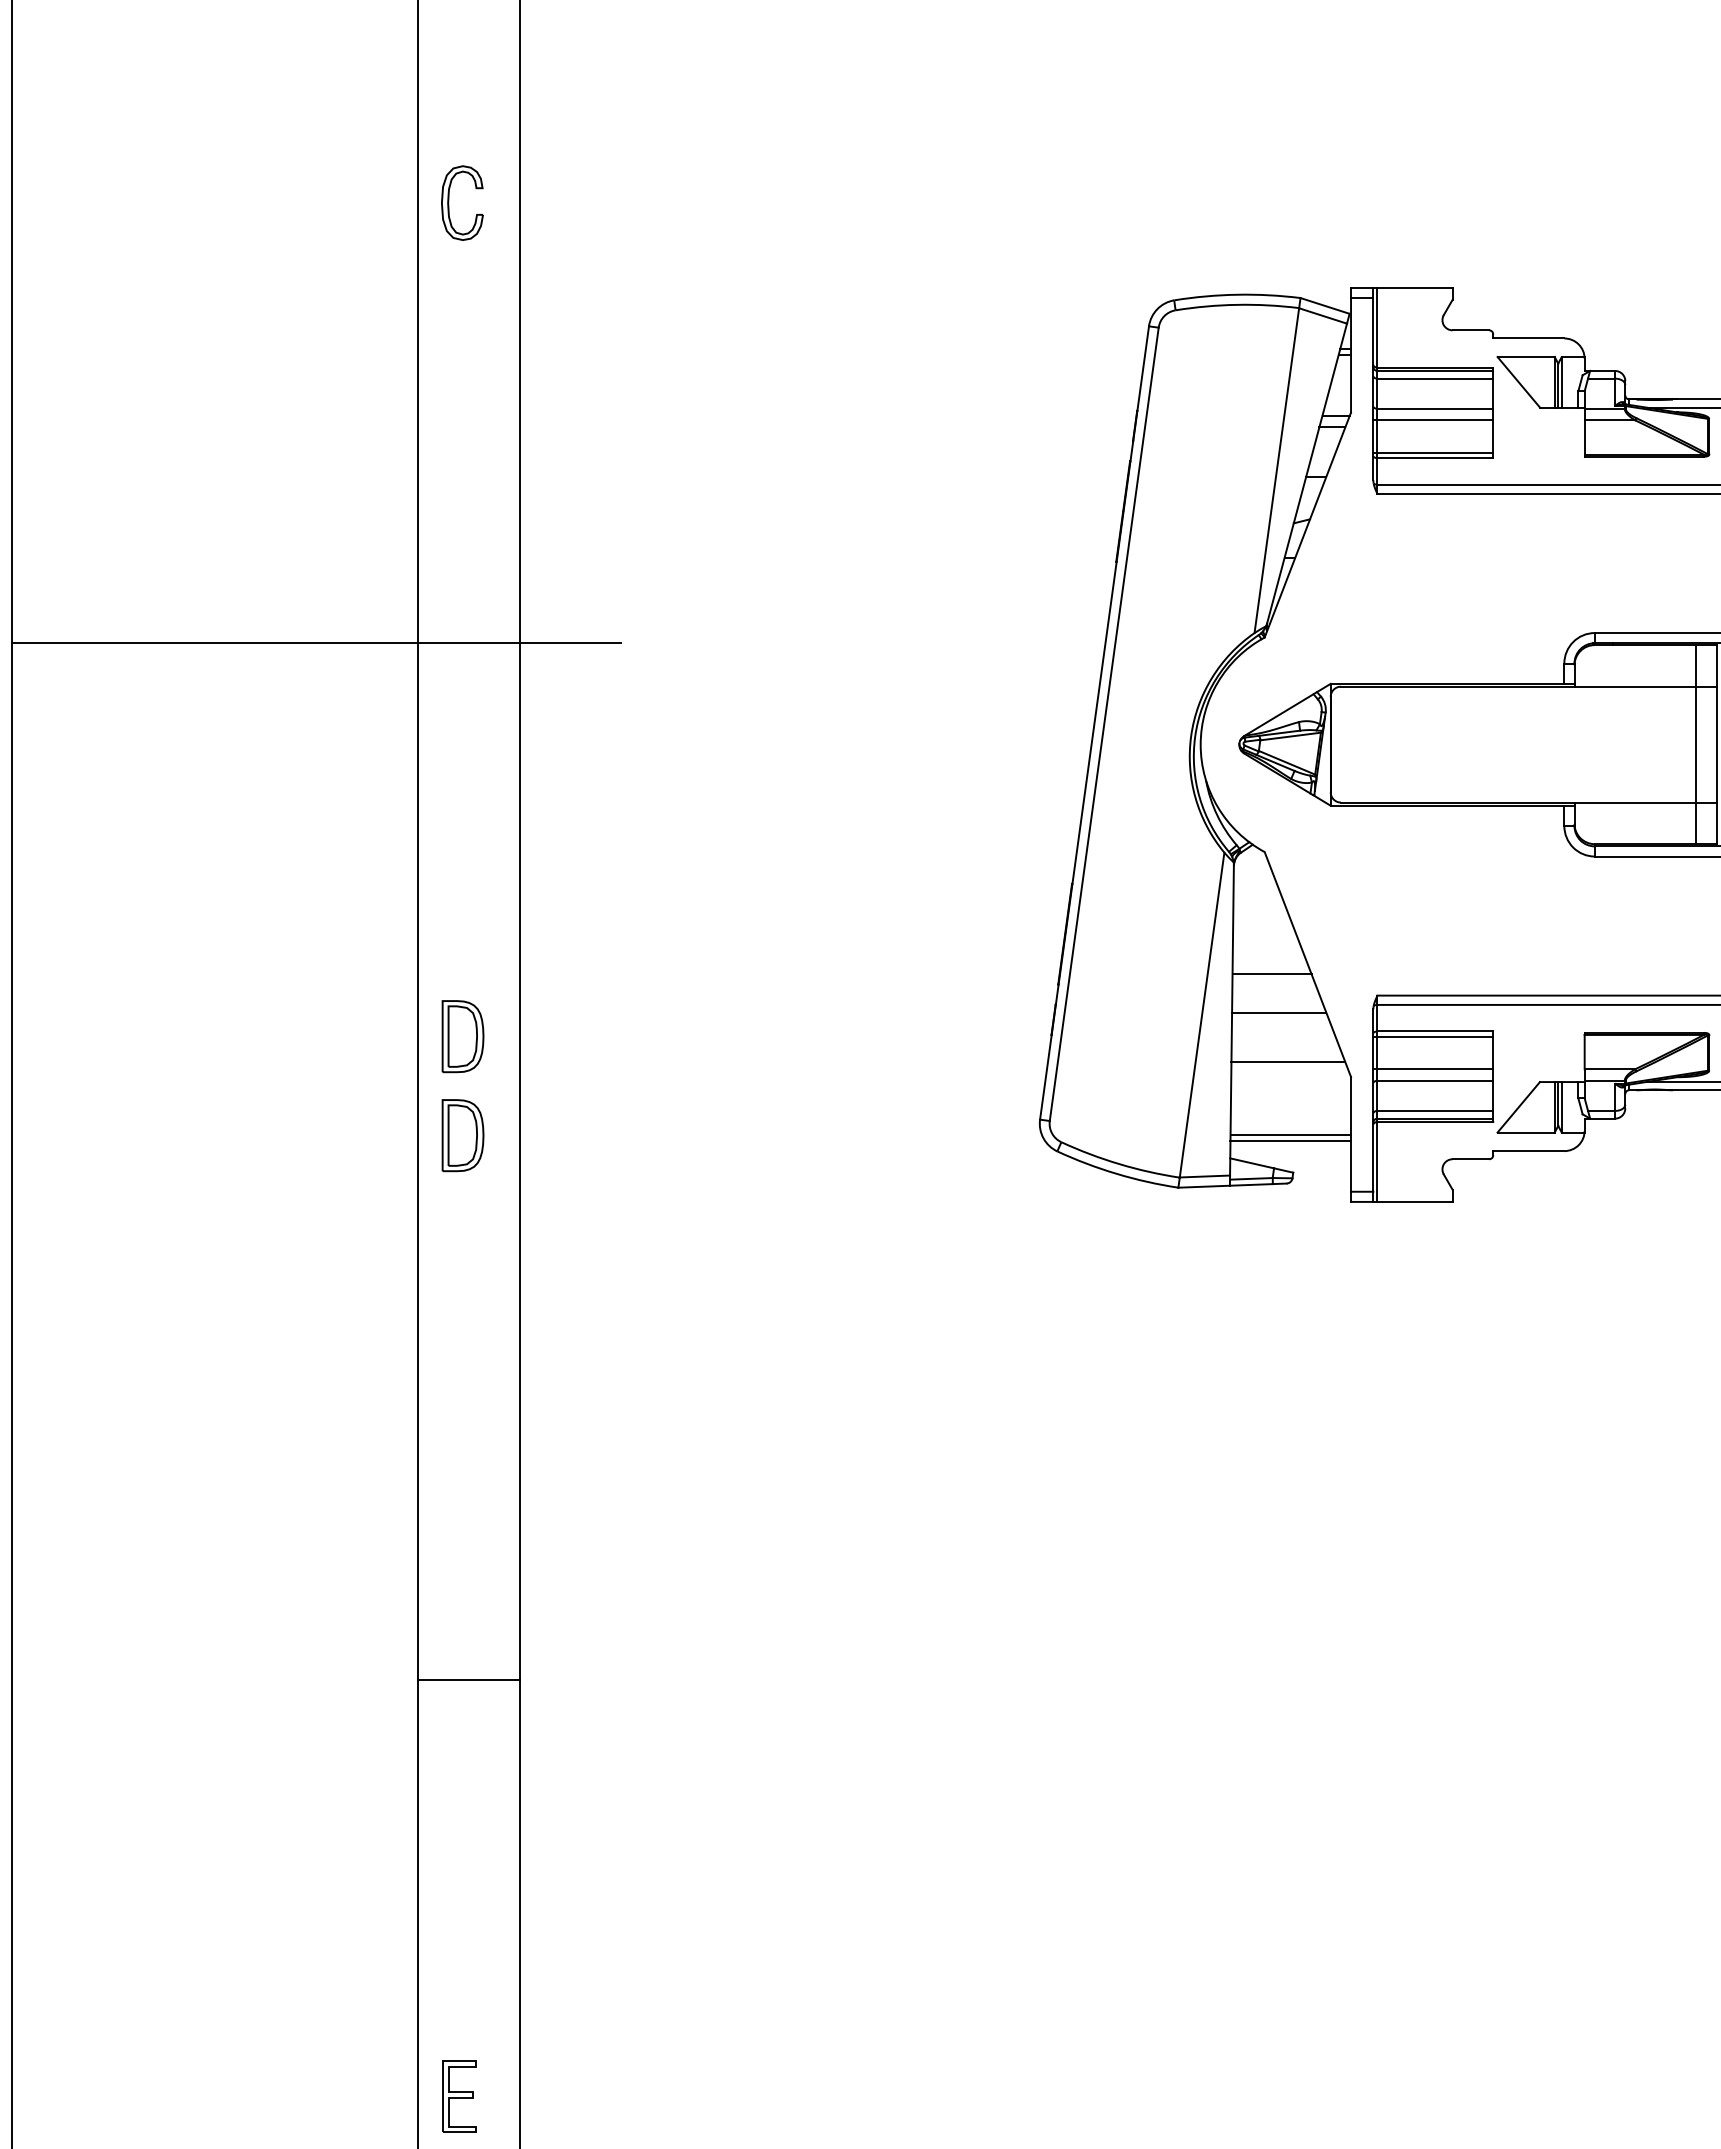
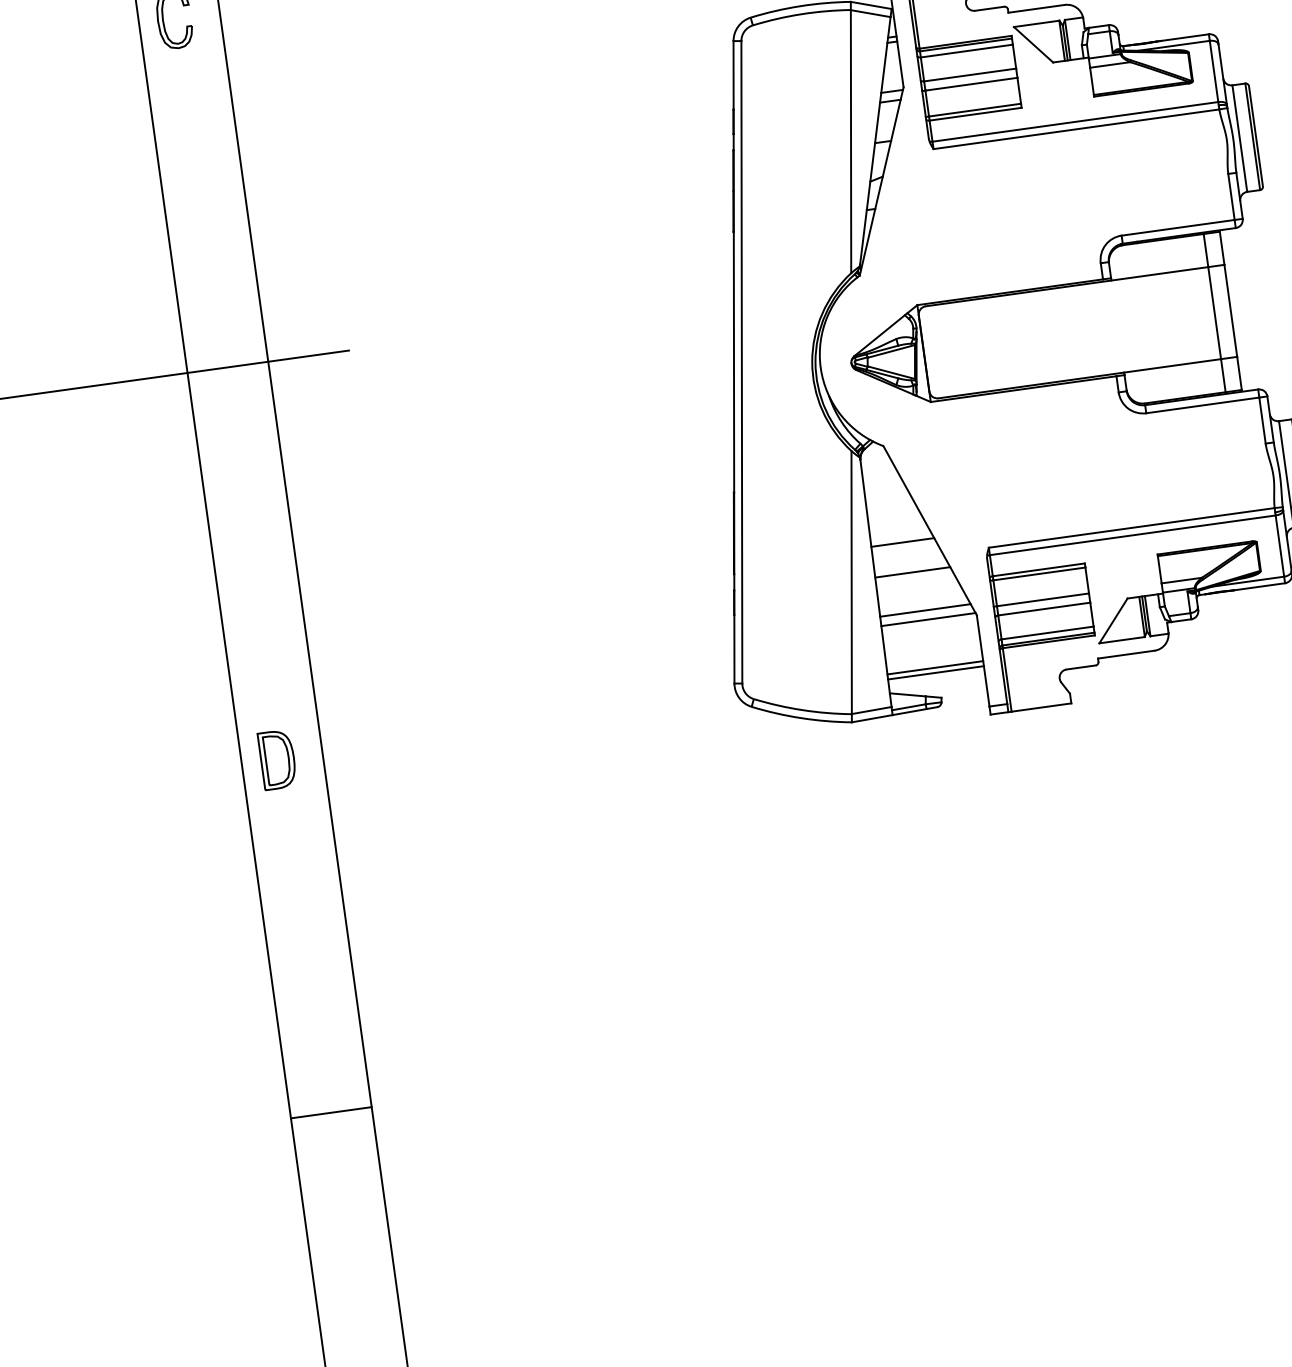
part: (462, 1036) -> (266, 681), removed
line: (1290, 1073) -> (928, 619), added
line: (468, 1679) -> (331, 1112), moved

